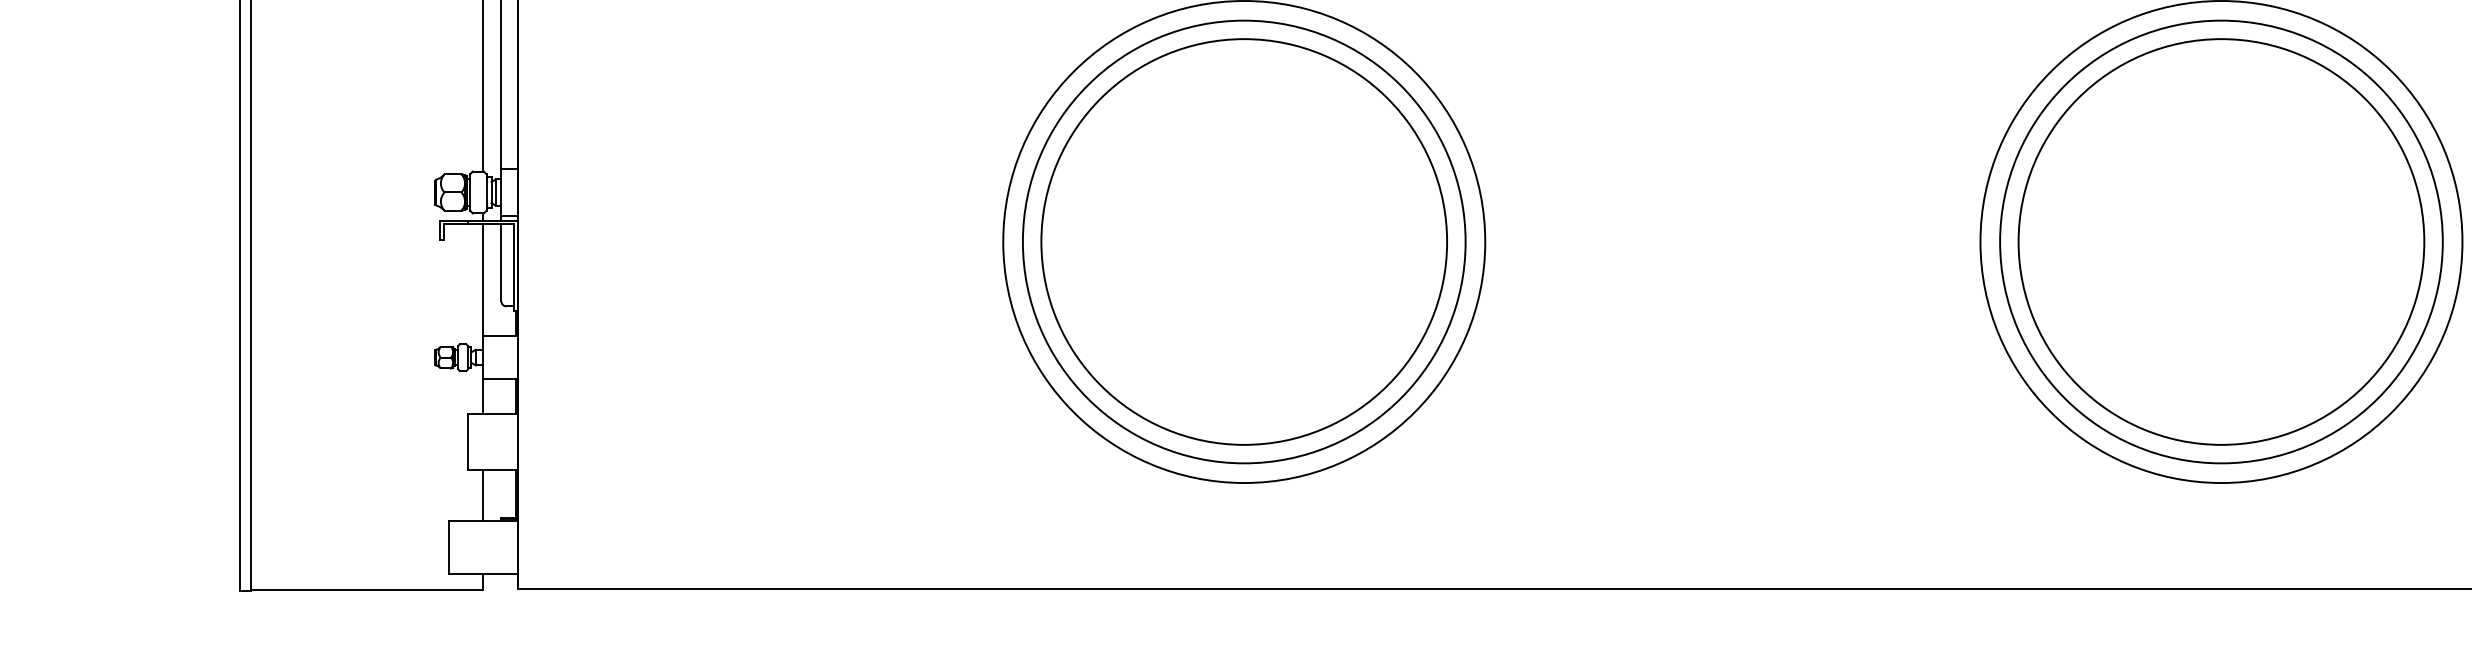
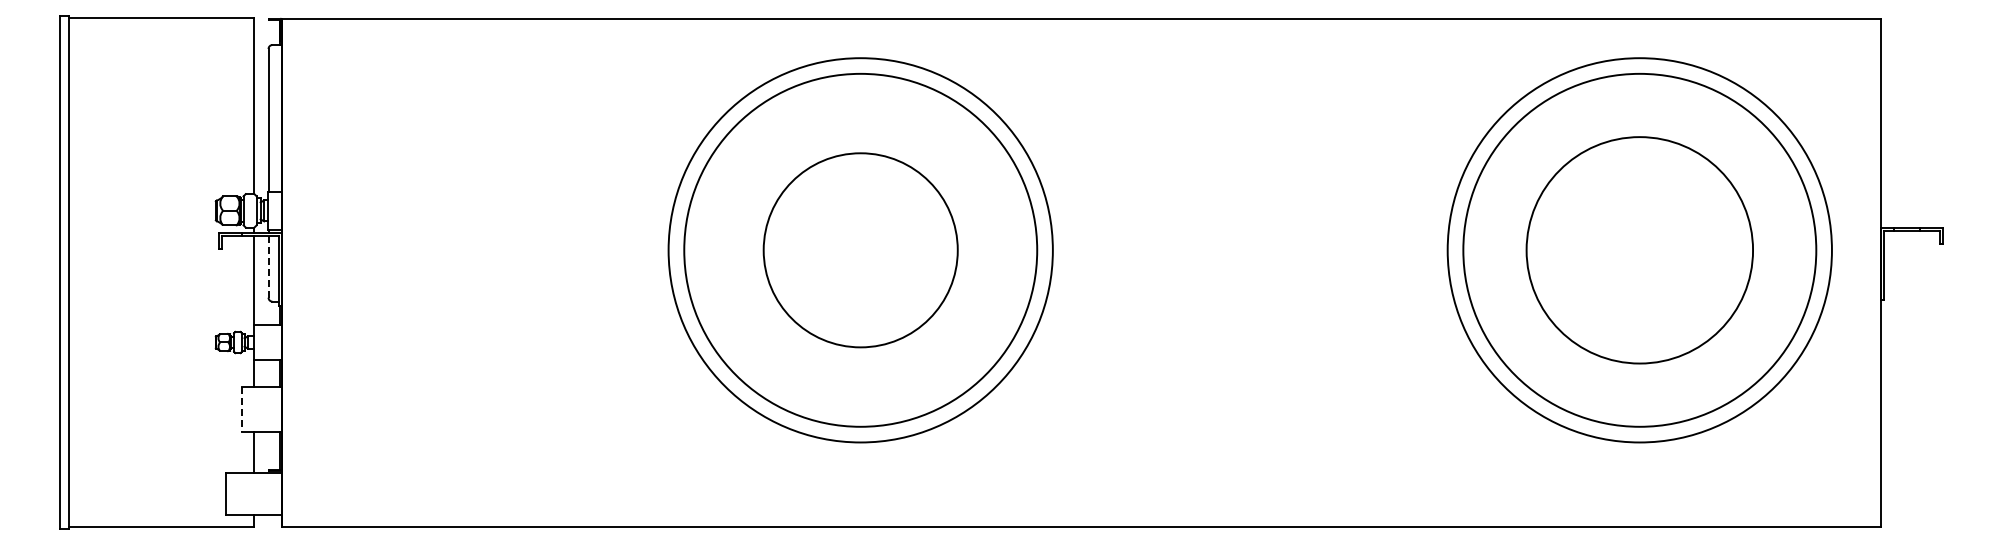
circle: (1243, 242) -> (860, 250), size x0.6
circle: (2221, 242) -> (1639, 250), size x0.7
line: (501, 262) -> (268, 266), solid -> dashed
line: (468, 442) -> (242, 410), solid -> dashed

